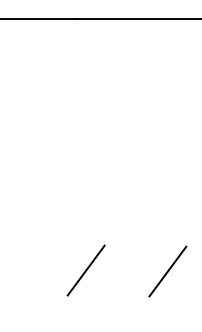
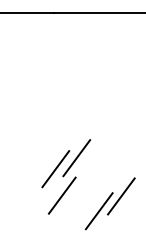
line: (105, 219) -> (76, 158), added
line: (76, 234) -> (55, 169), added
line: (136, 292) -> (98, 211), added

